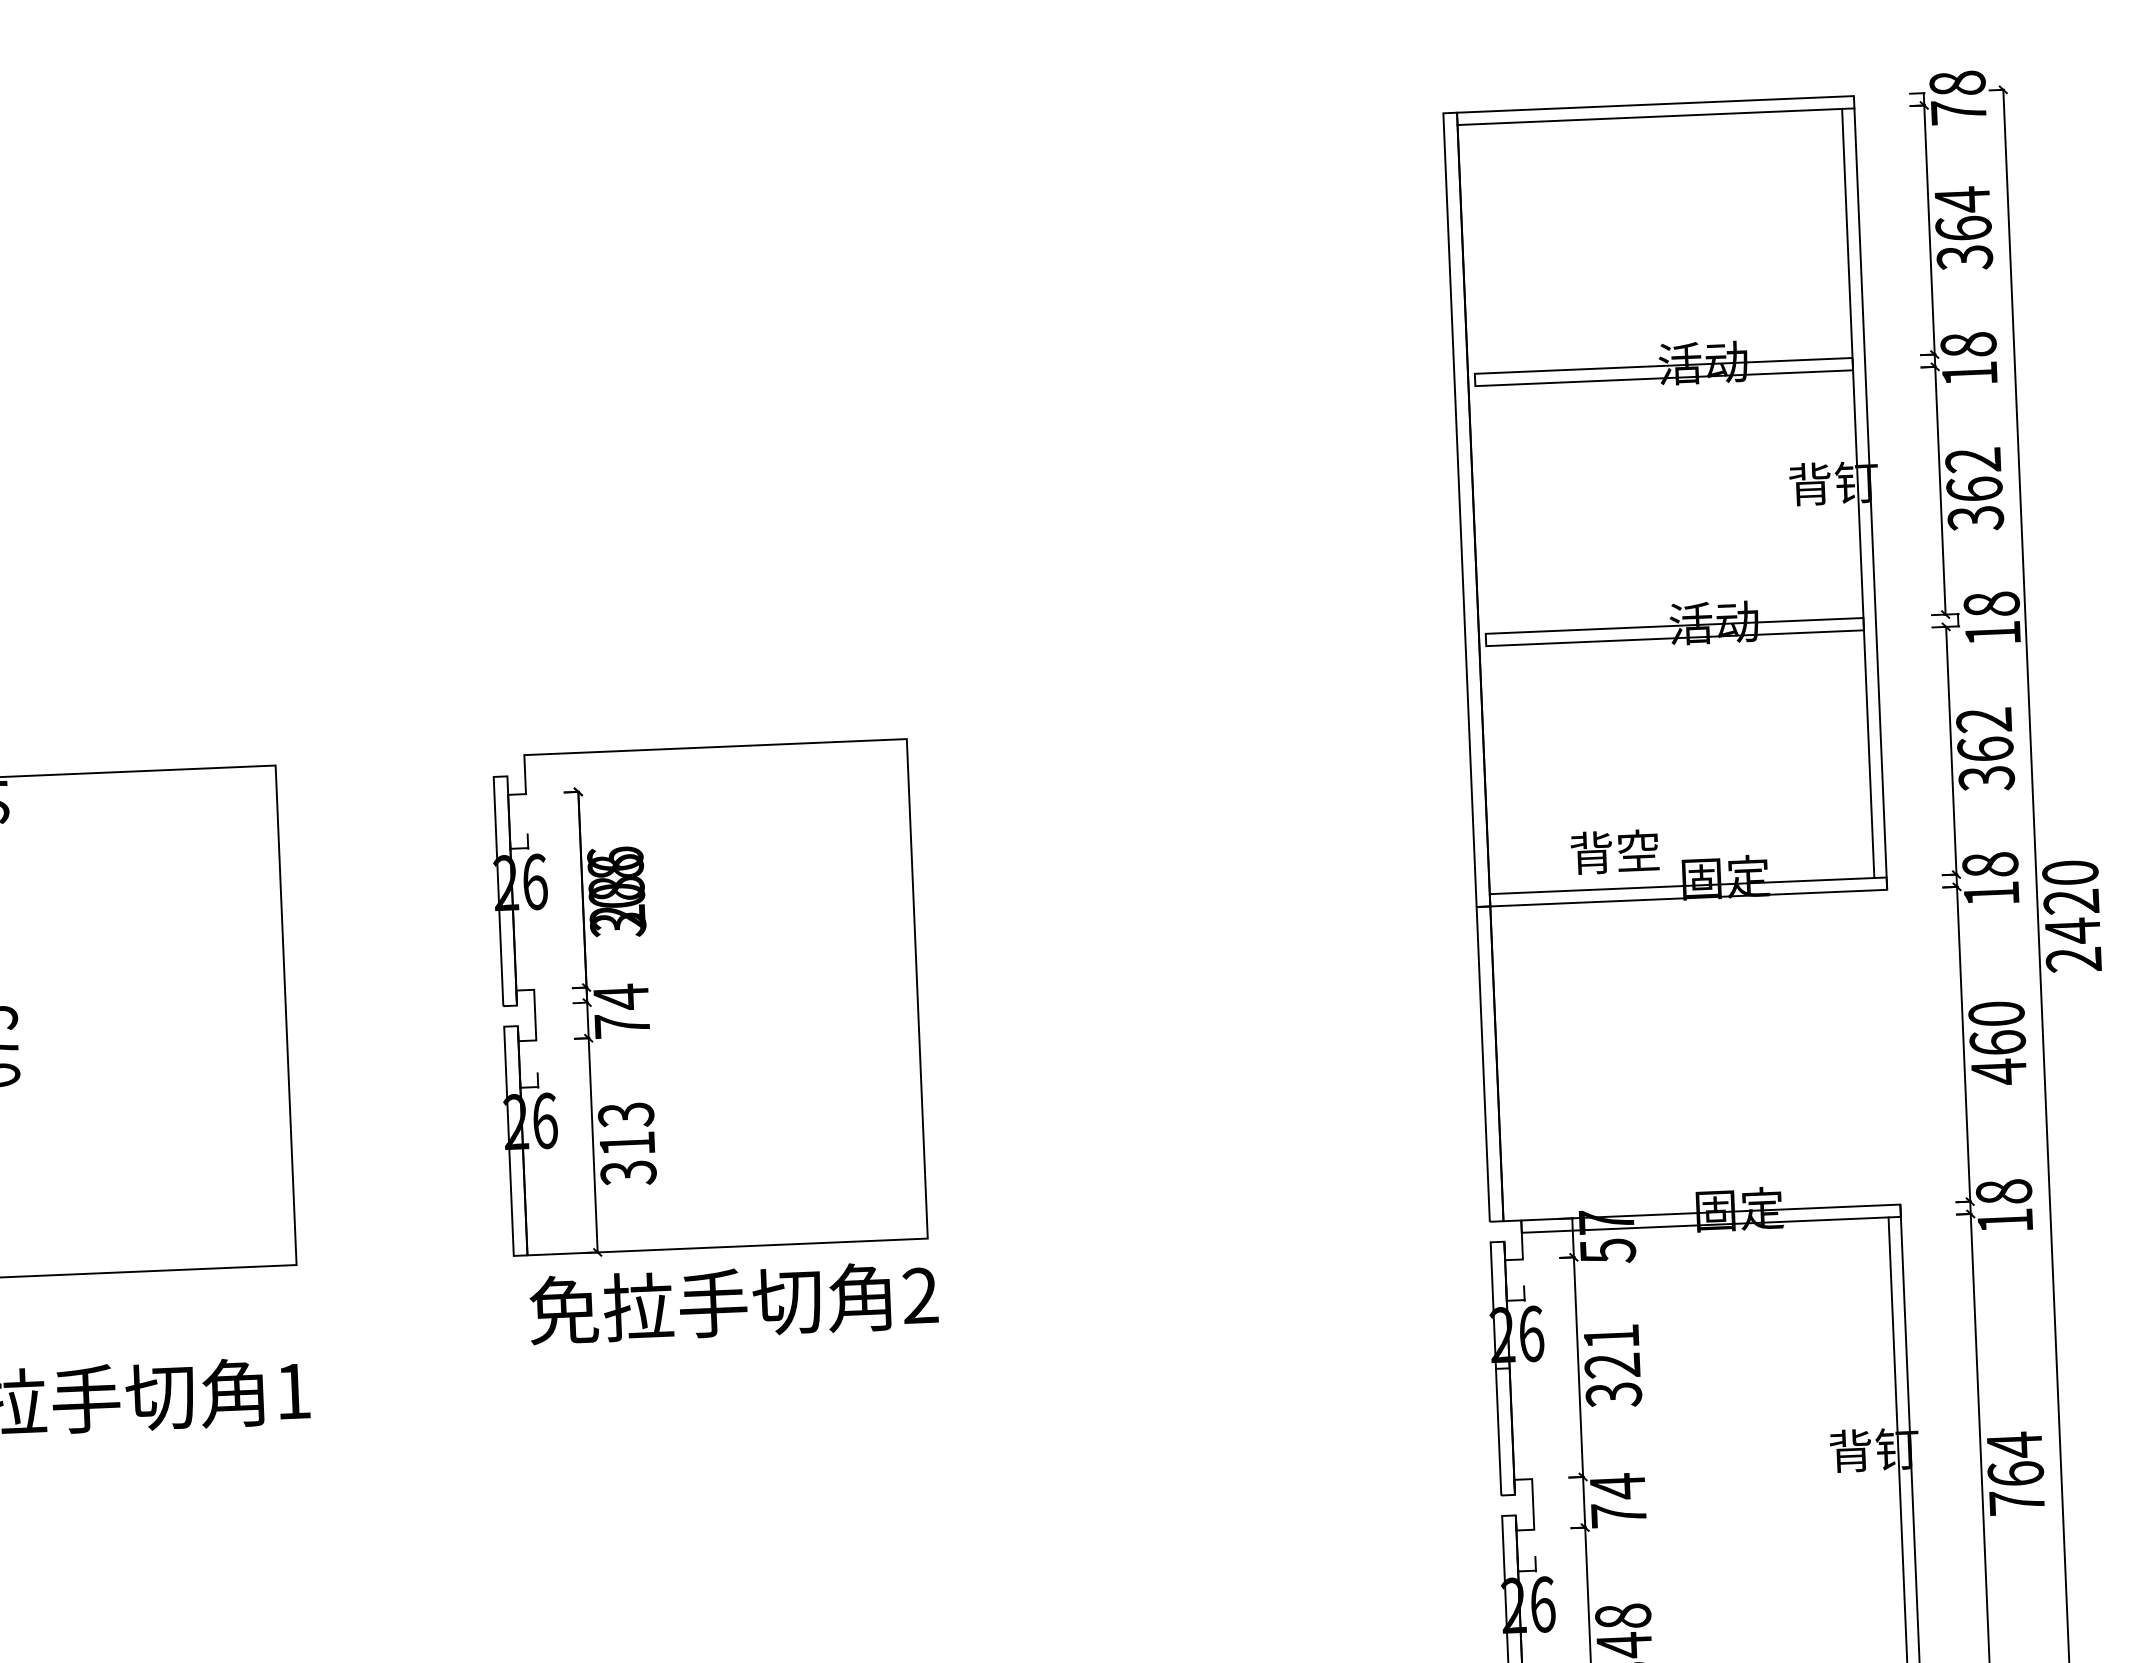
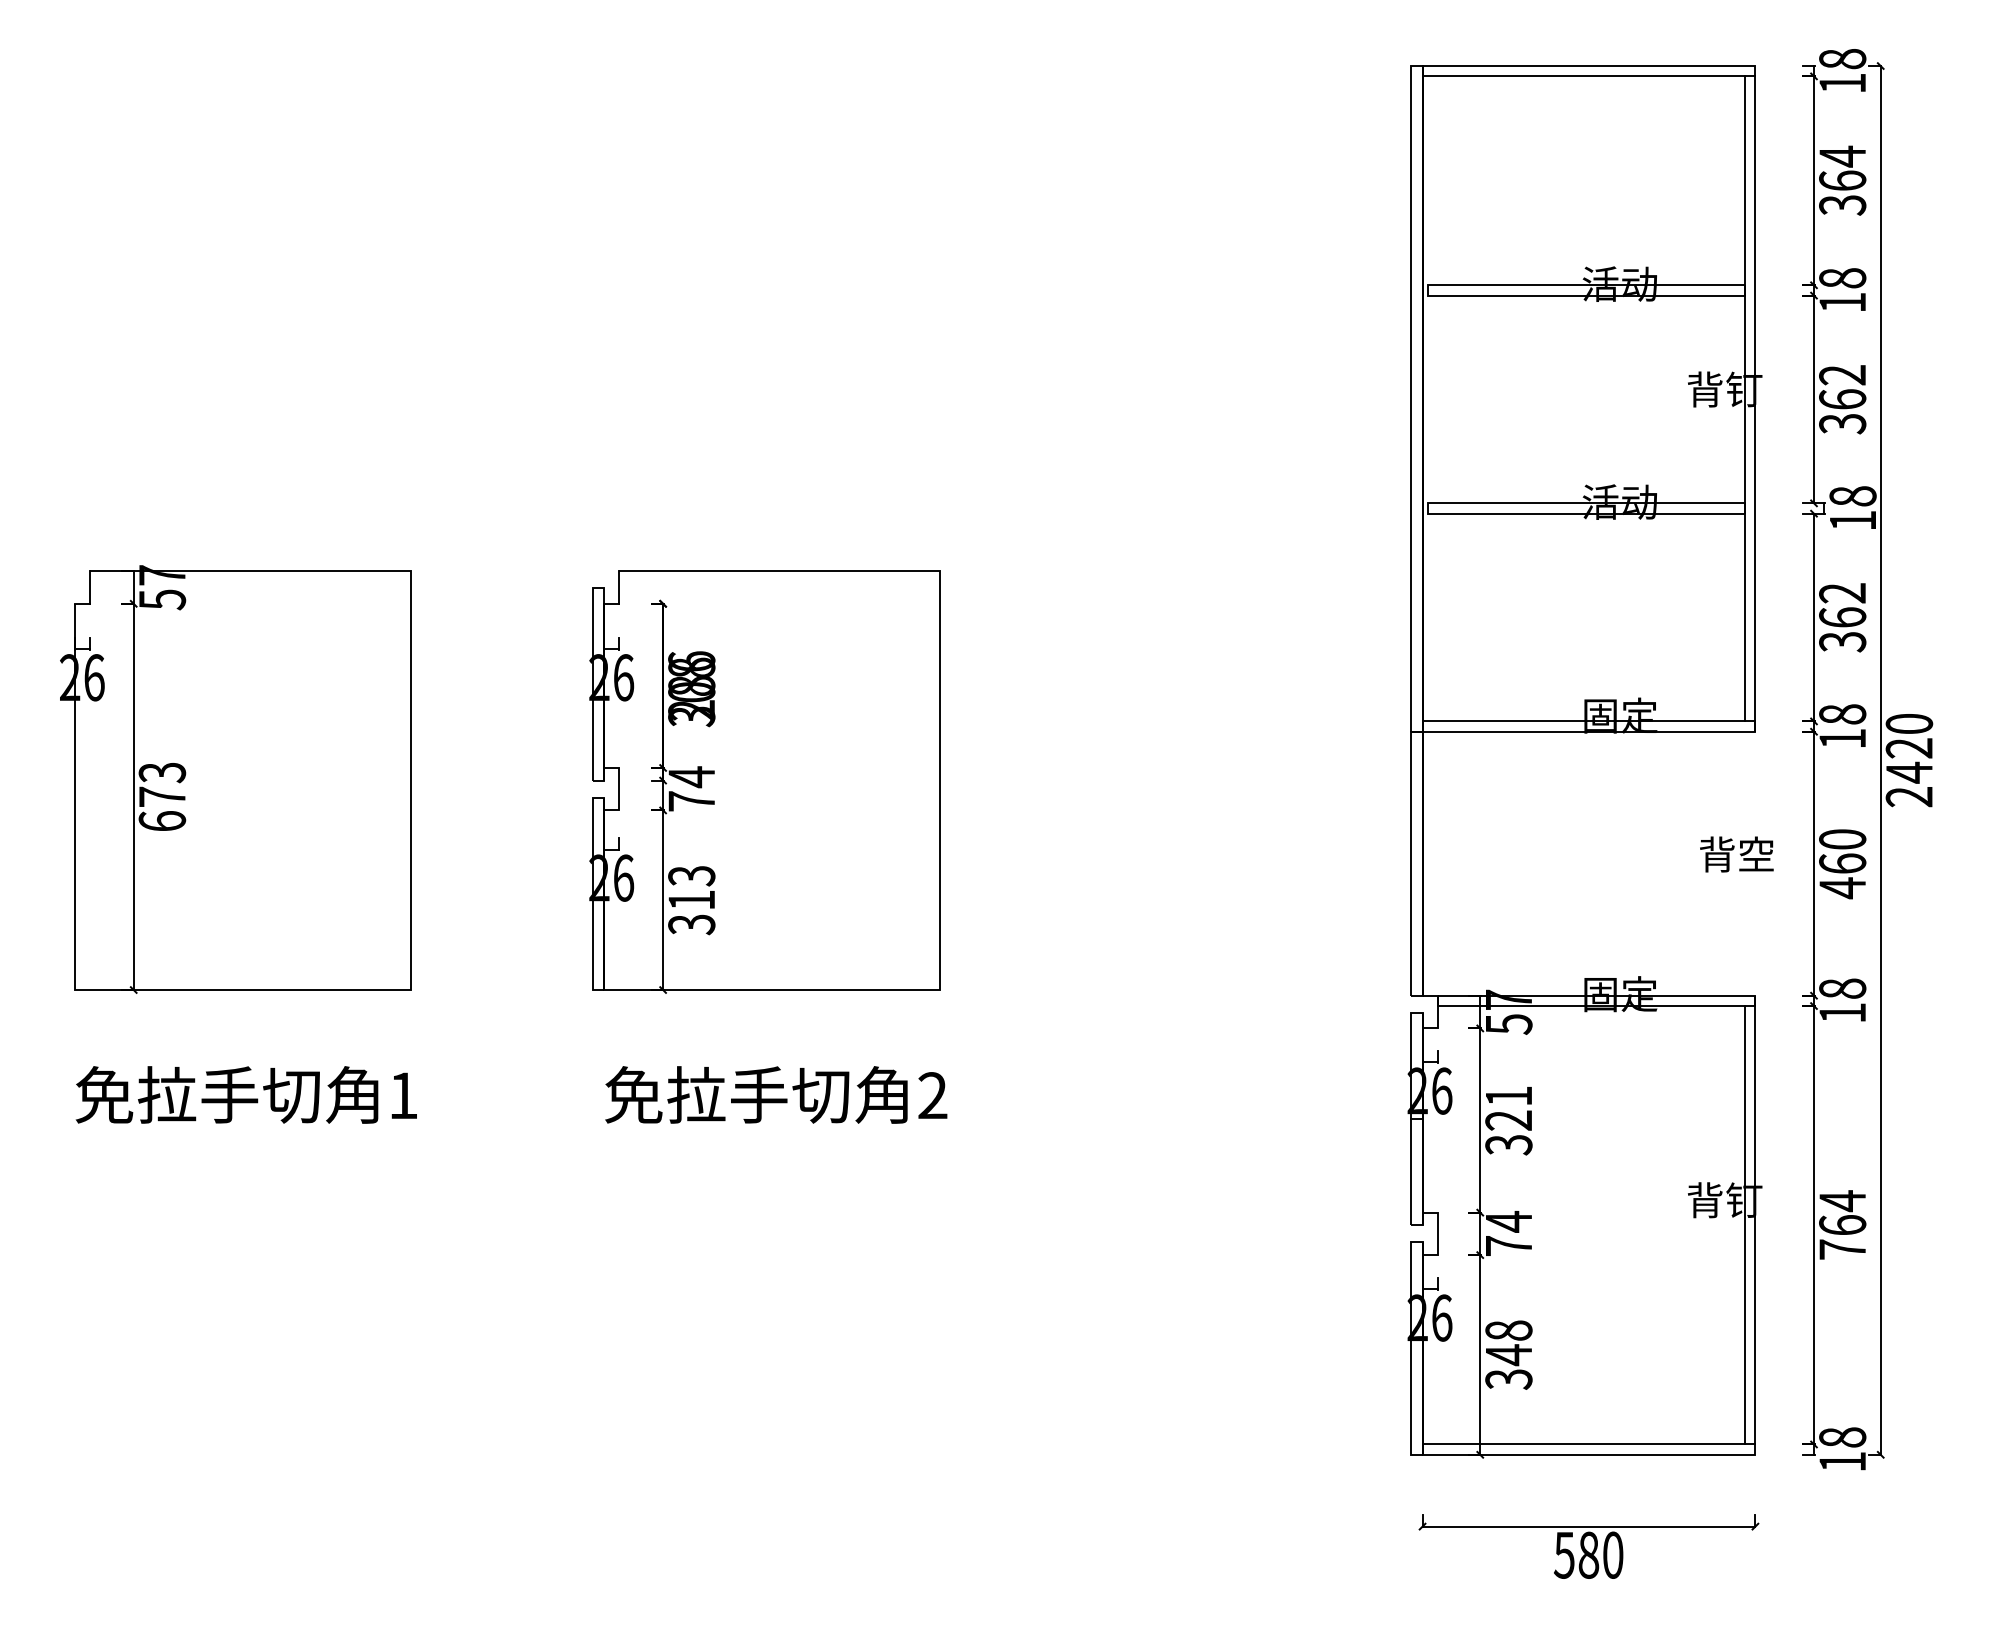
text: (1958, 112) -> (1842, 83), 78 -> 18
text: (1614, 851) -> (1736, 854), moved
text: (733, 1302) -> (776, 1094), moved

